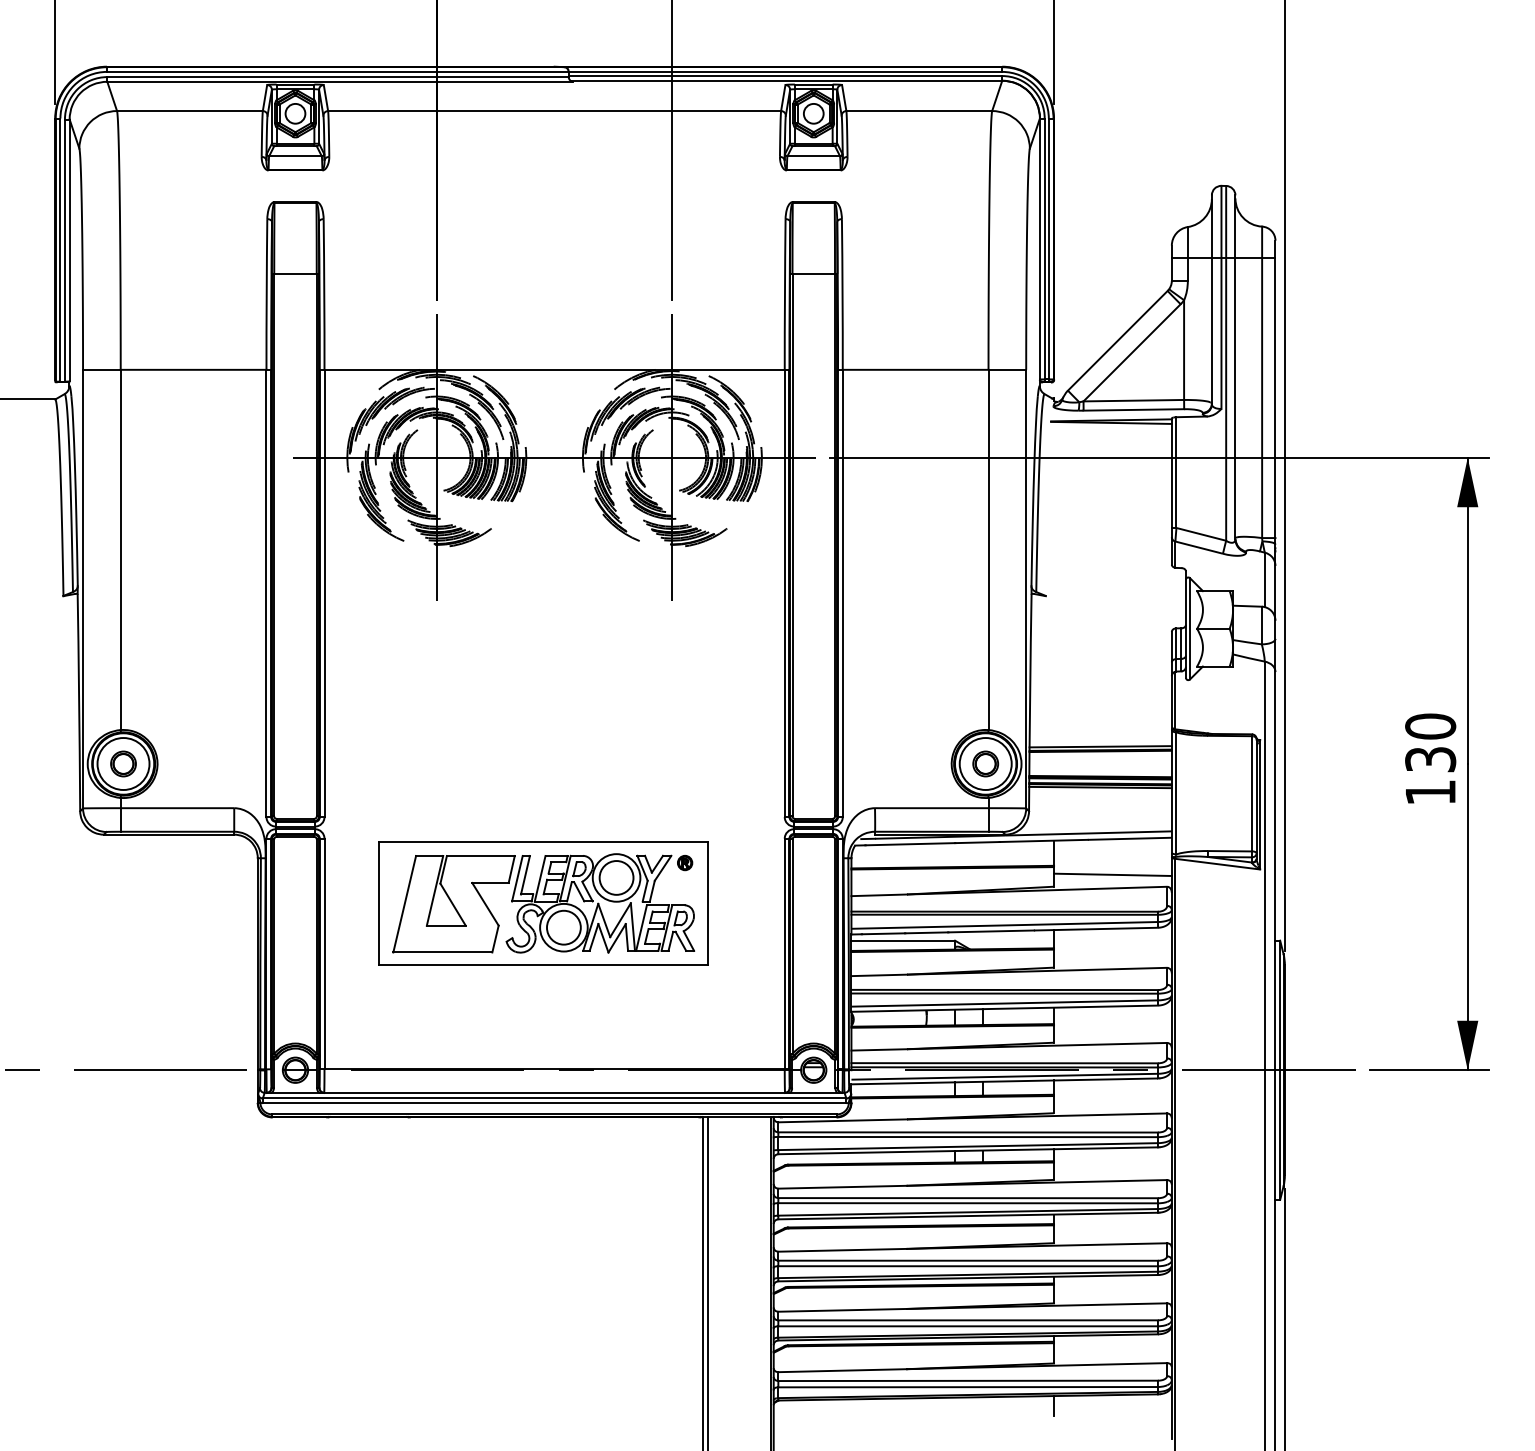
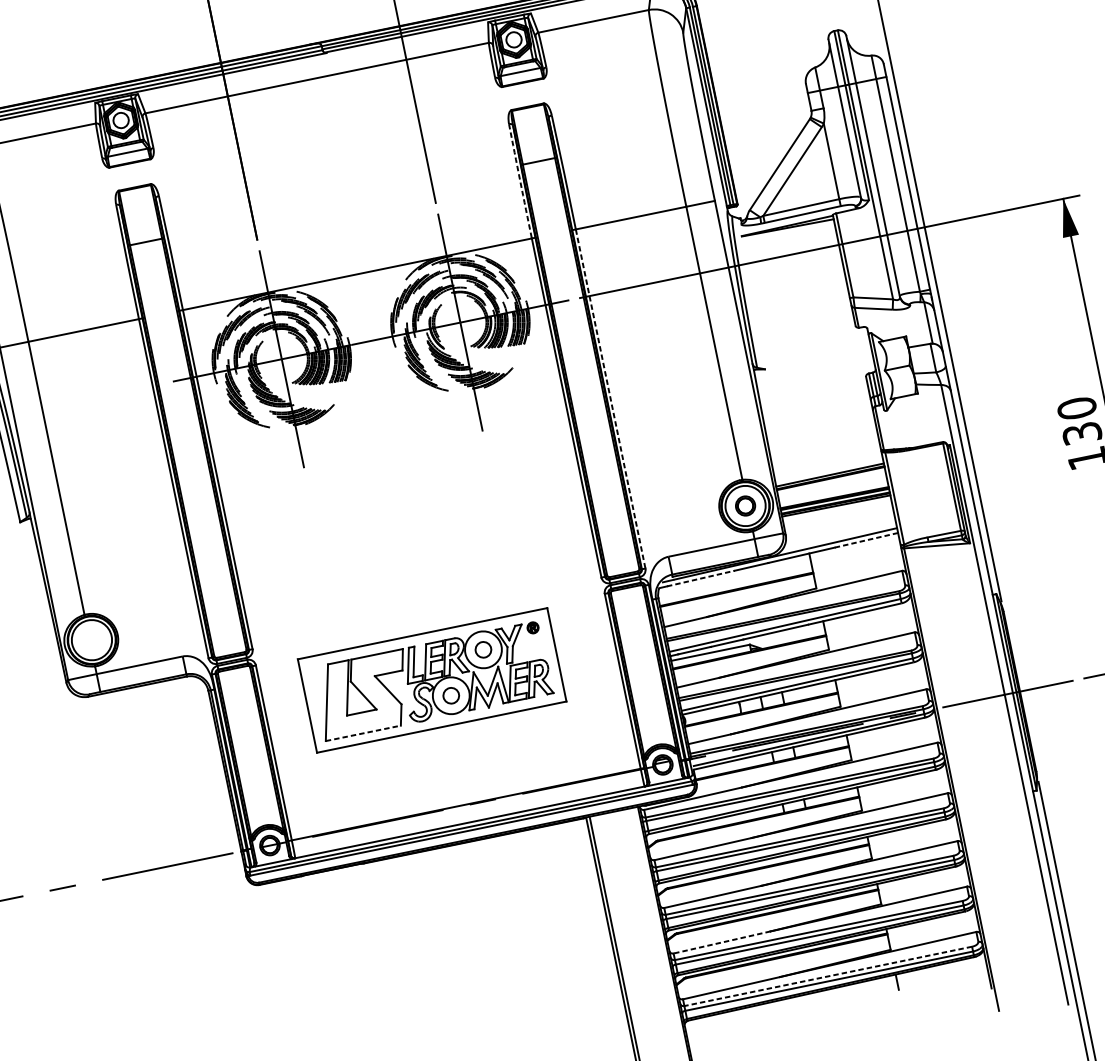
arc: (784, 294) -> (519, 181), solid -> dashed
line: (842, 593) -> (610, 399), solid -> dashed
part: (123, 763) -> (91, 639), removed
line: (1130, 838) -> (866, 539), solid -> dashed
line: (910, 844) -> (701, 578), solid -> dashed
line: (1112, 874) -> (858, 570), removed
circle: (616, 877) -> (483, 649), size x0.6
circle: (563, 927) -> (450, 695), size x0.6
line: (442, 952) -> (363, 733), solid -> dashed
line: (842, 1310) -> (722, 942), solid -> dashed
line: (968, 1380) -> (828, 976), solid -> dashed

